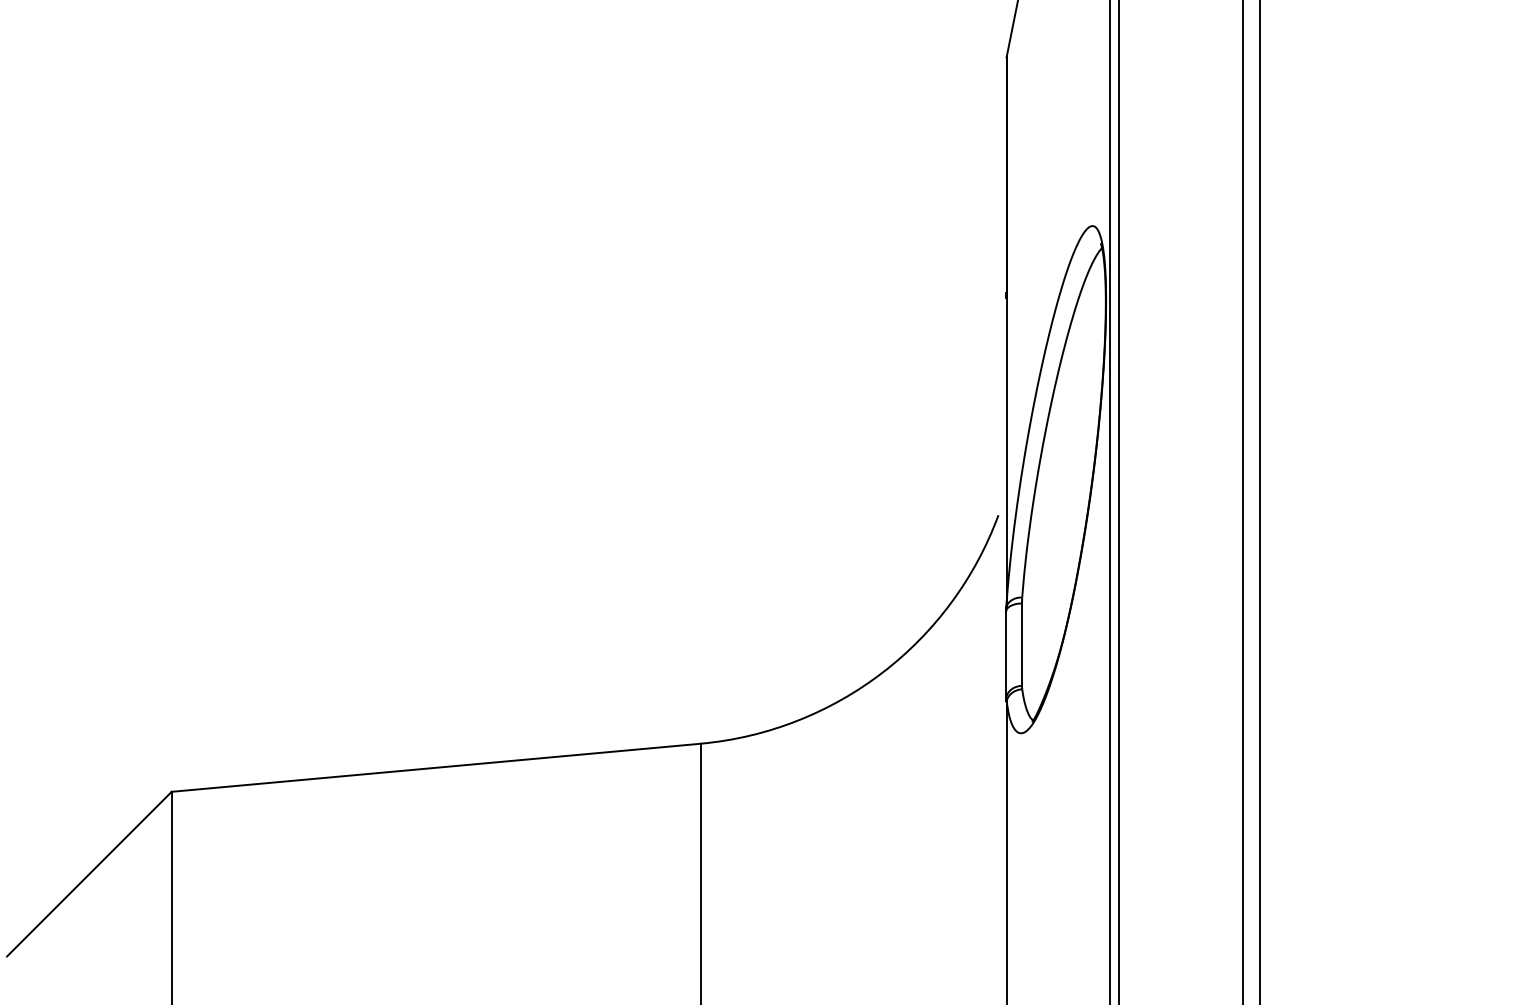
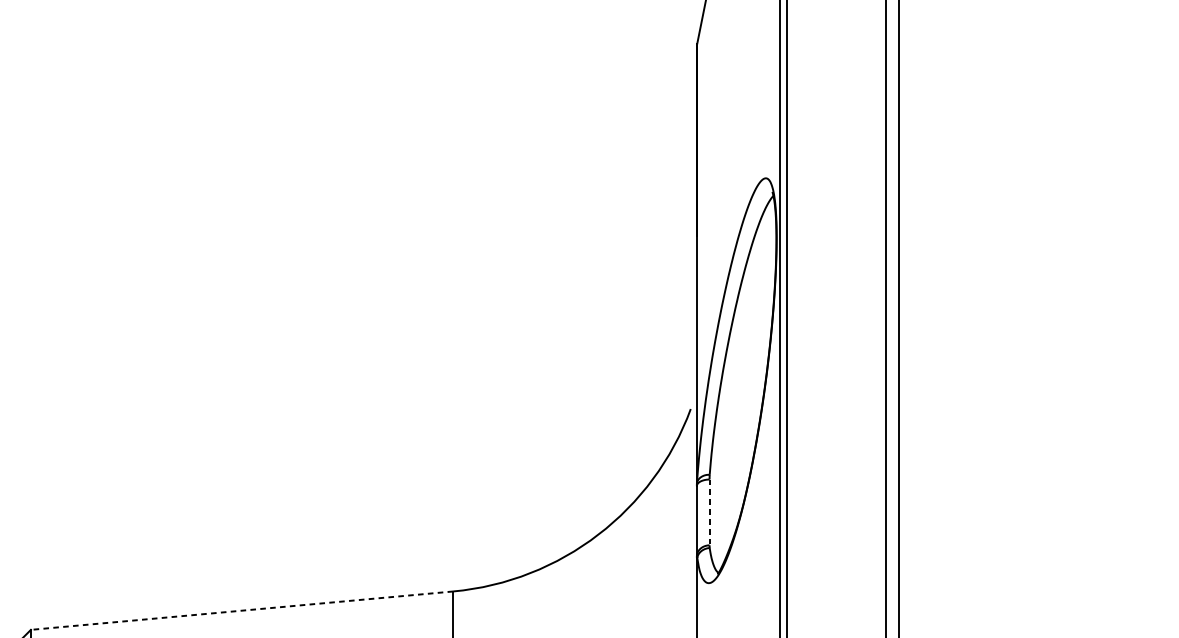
line: (1022, 645) -> (709, 513), solid -> dashed
line: (436, 767) -> (242, 610), solid -> dashed

